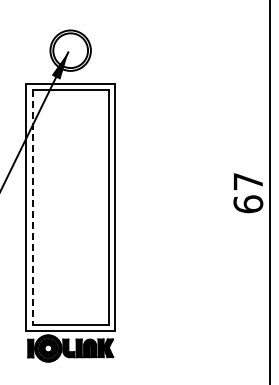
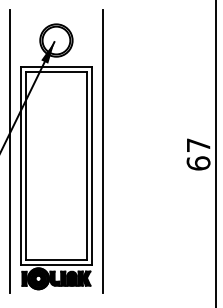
line: (12, 188) -> (9, 150), added
line: (128, 188) -> (102, 150), added
line: (32, 207) -> (25, 166), dashed -> solid

